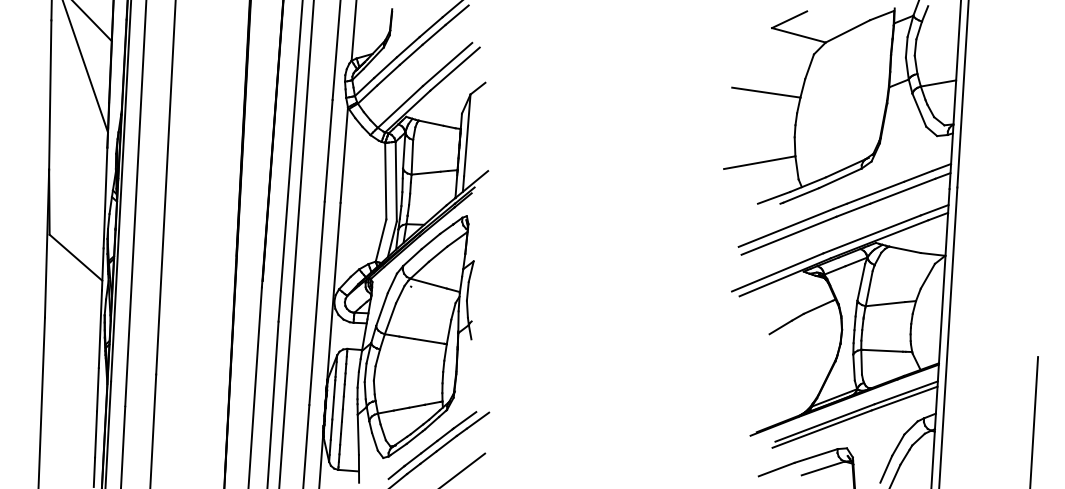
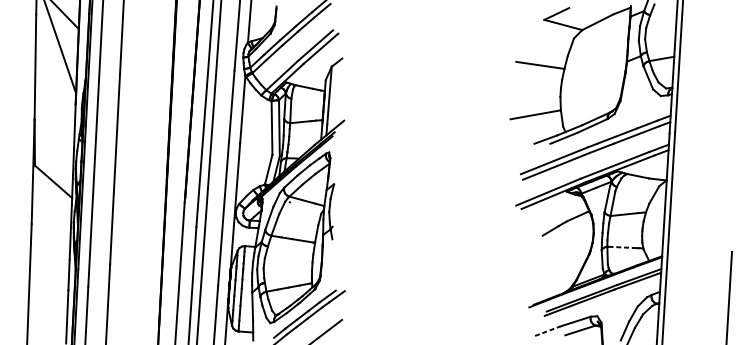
line: (882, 350) -> (622, 247), solid -> dashed
line: (777, 469) -> (548, 331), solid -> dashed

